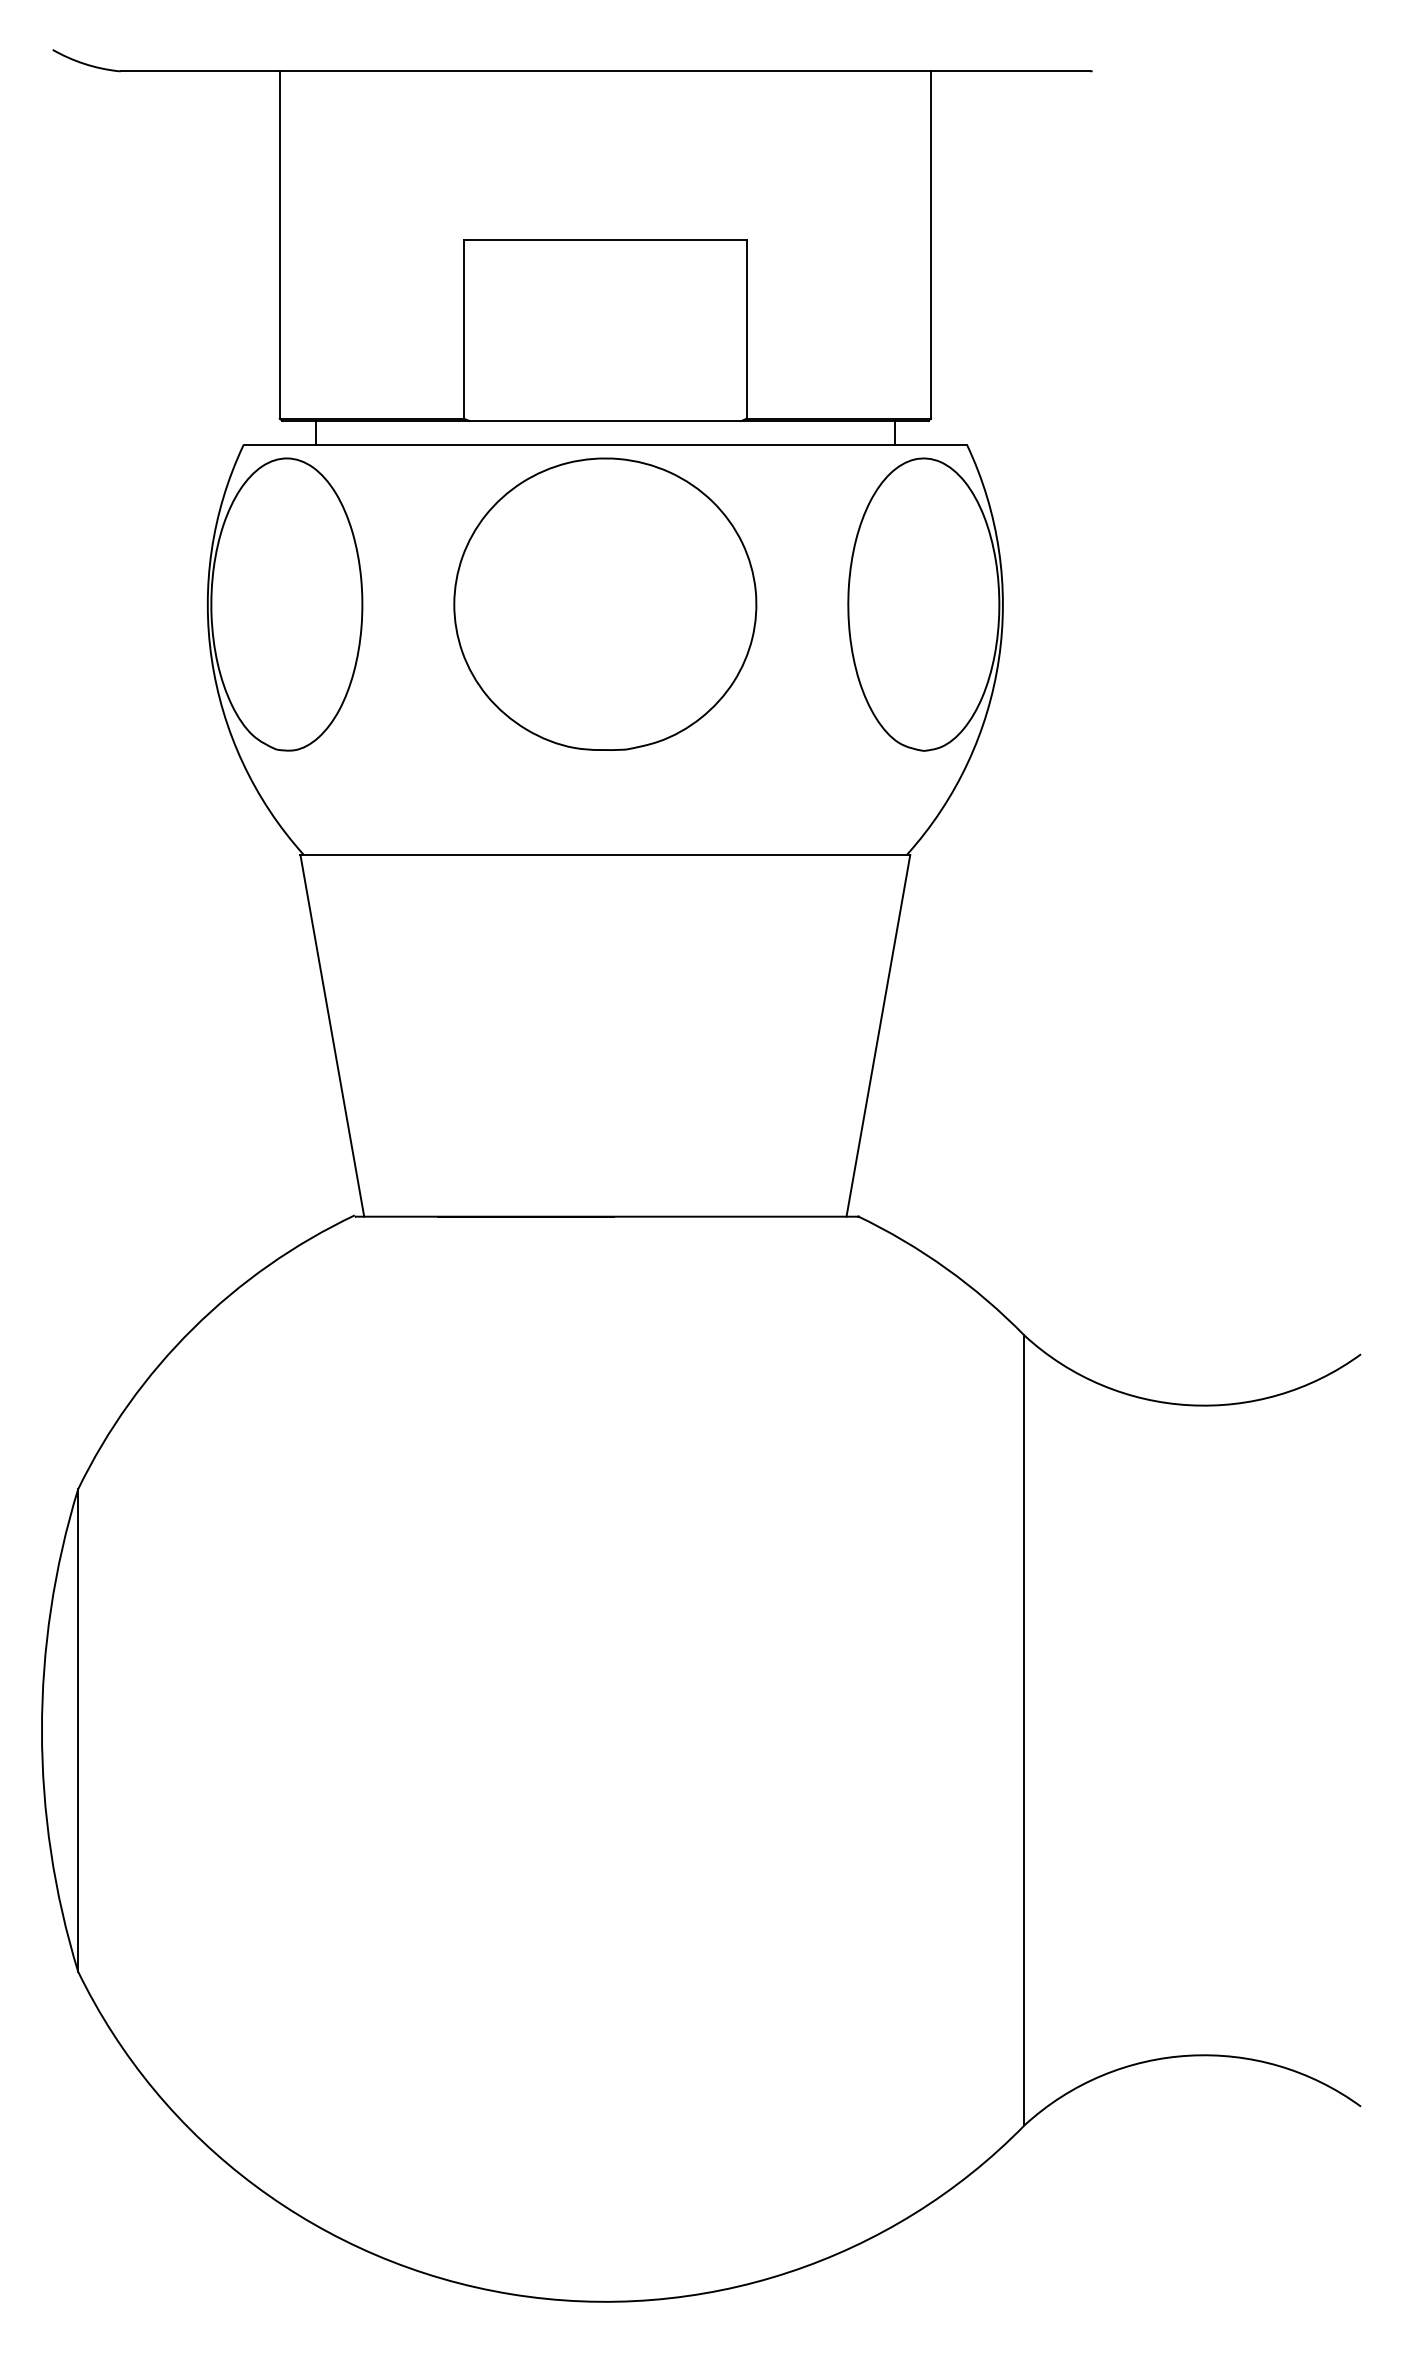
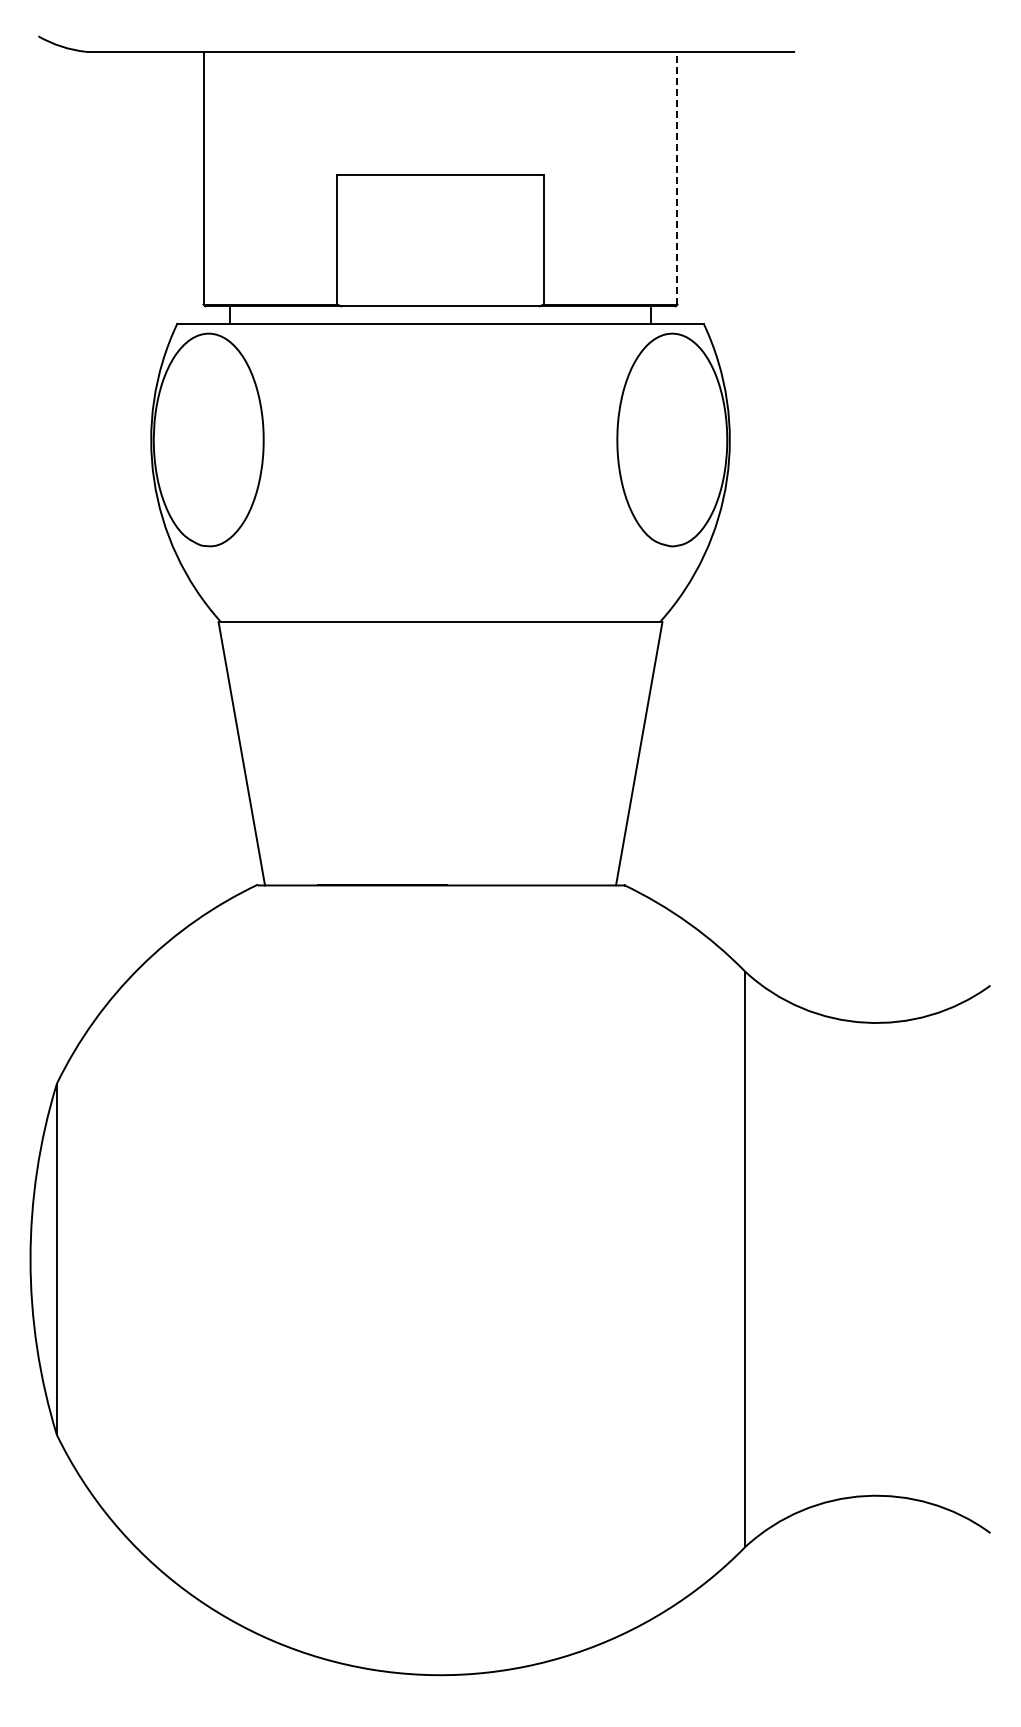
line: (930, 243) -> (677, 177), solid -> dashed
part: (605, 603) -> (440, 439), removed

